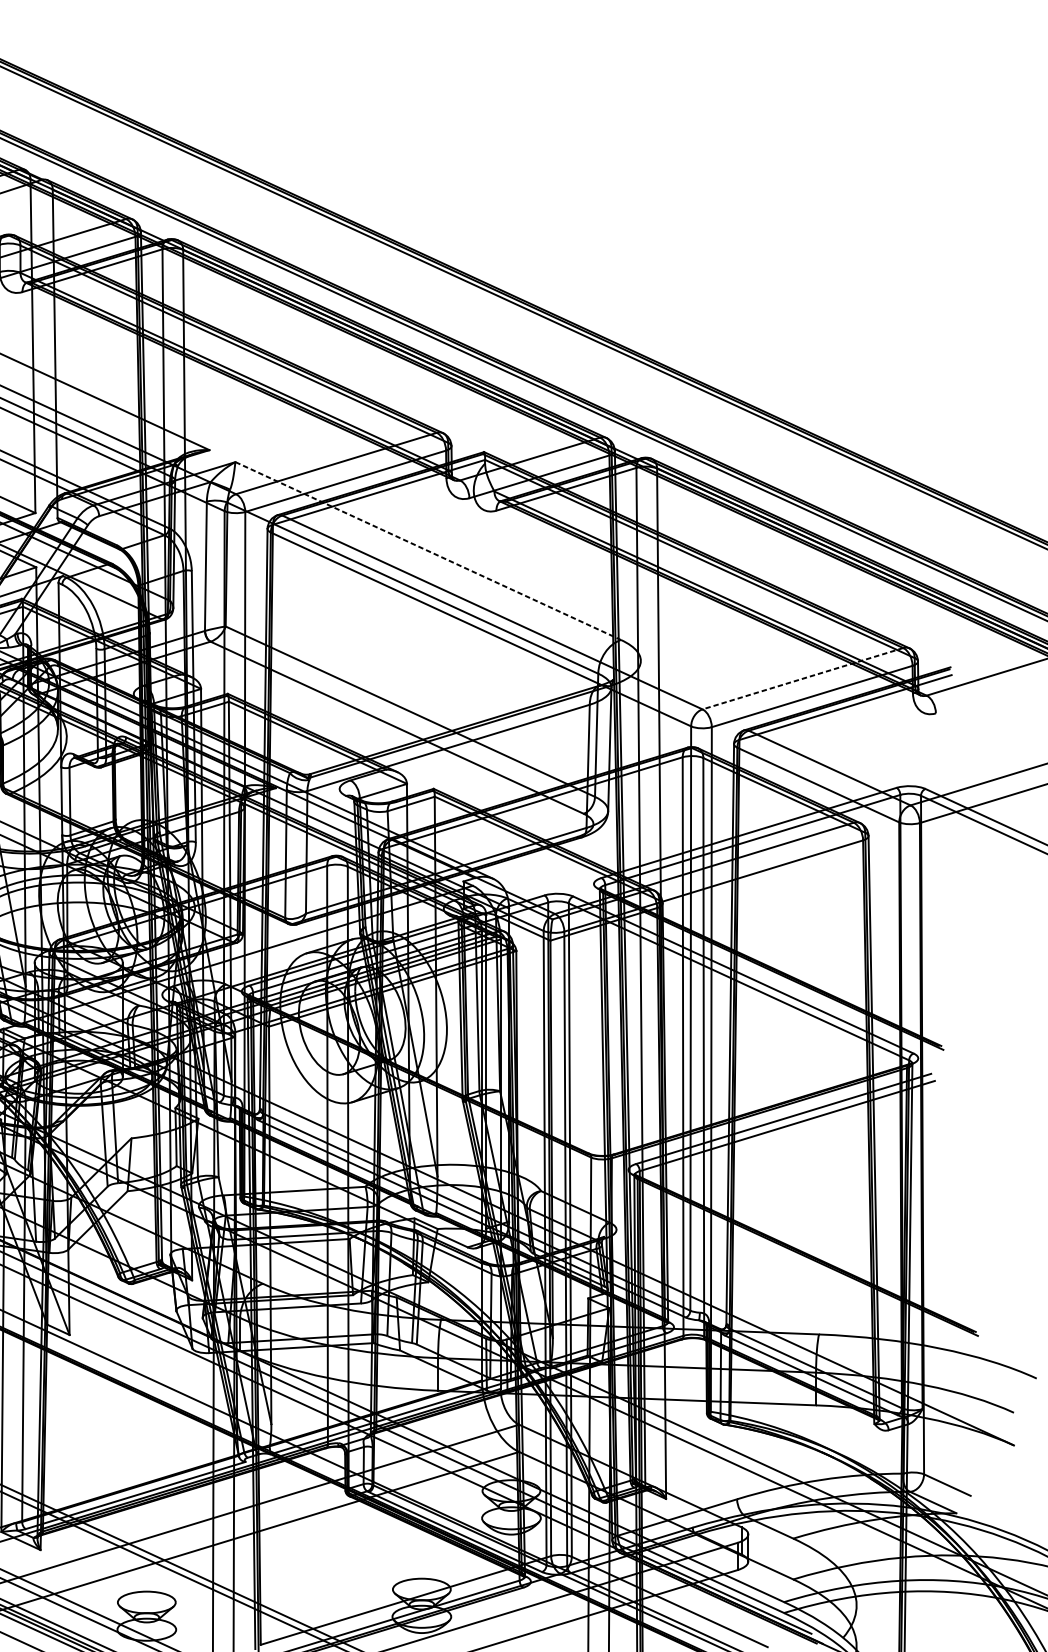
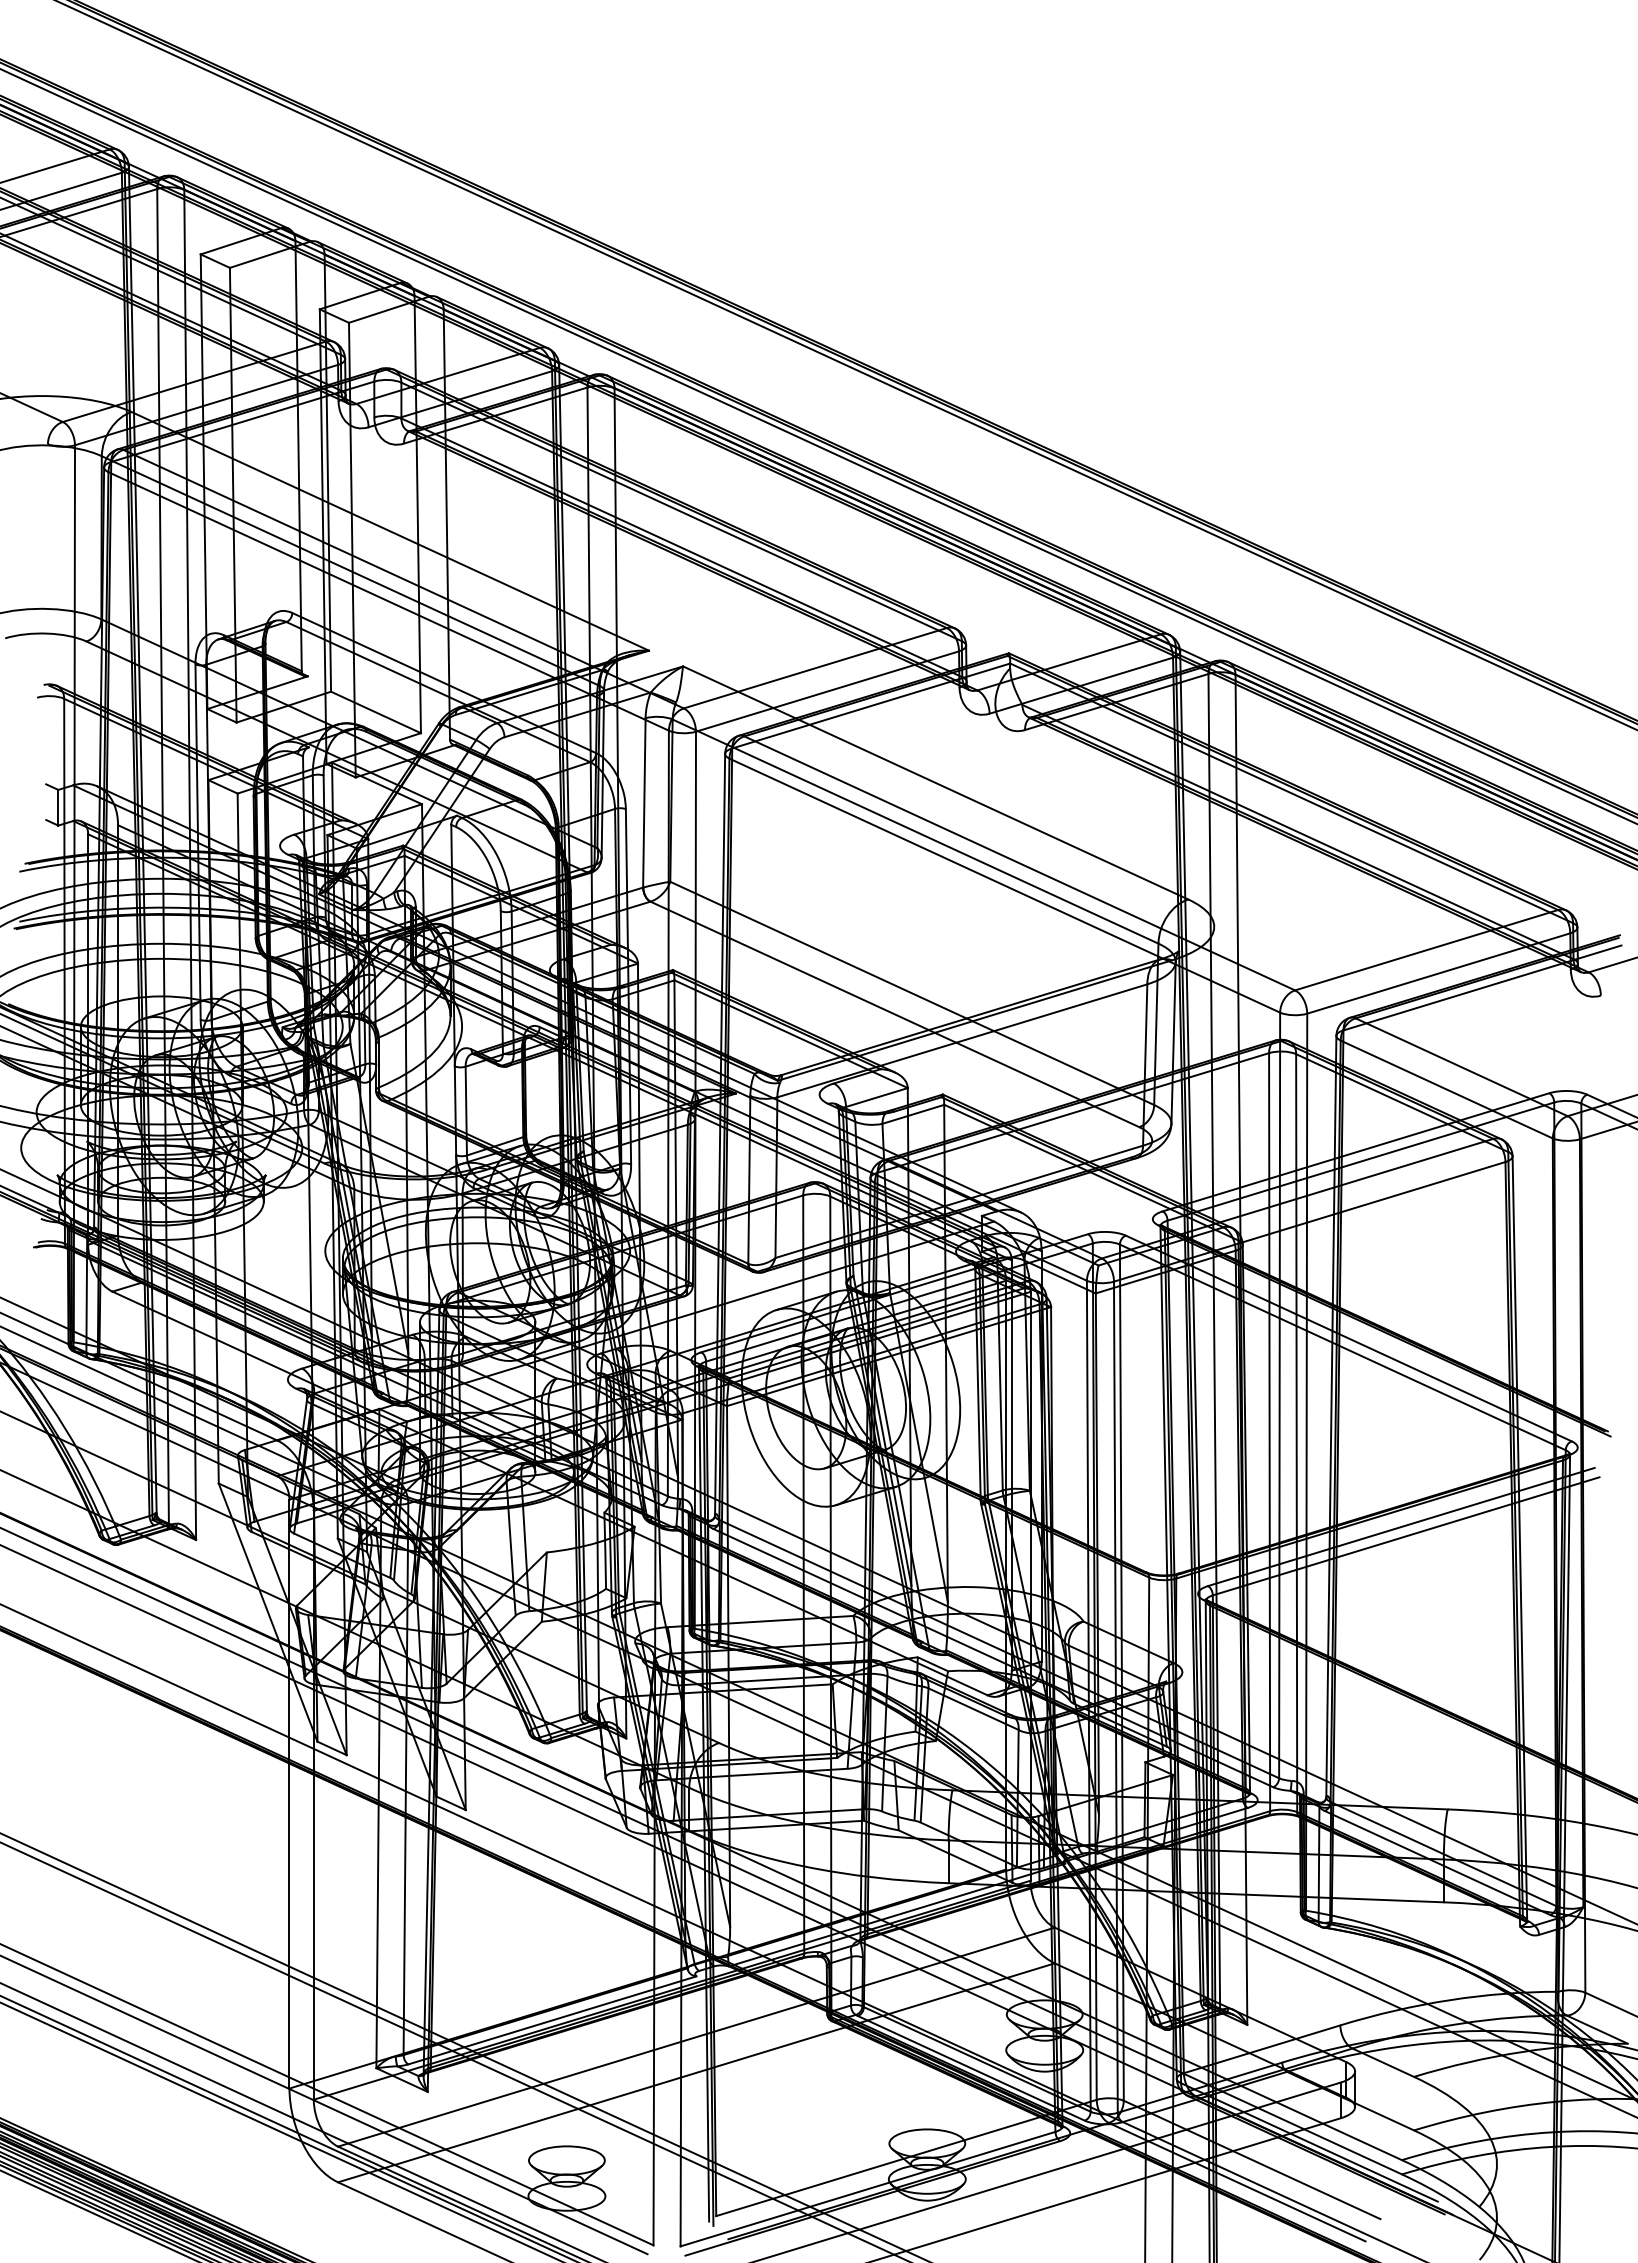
line: (428, 551) -> (936, 783), dashed -> solid
line: (802, 678) -> (1426, 950), dashed -> solid

